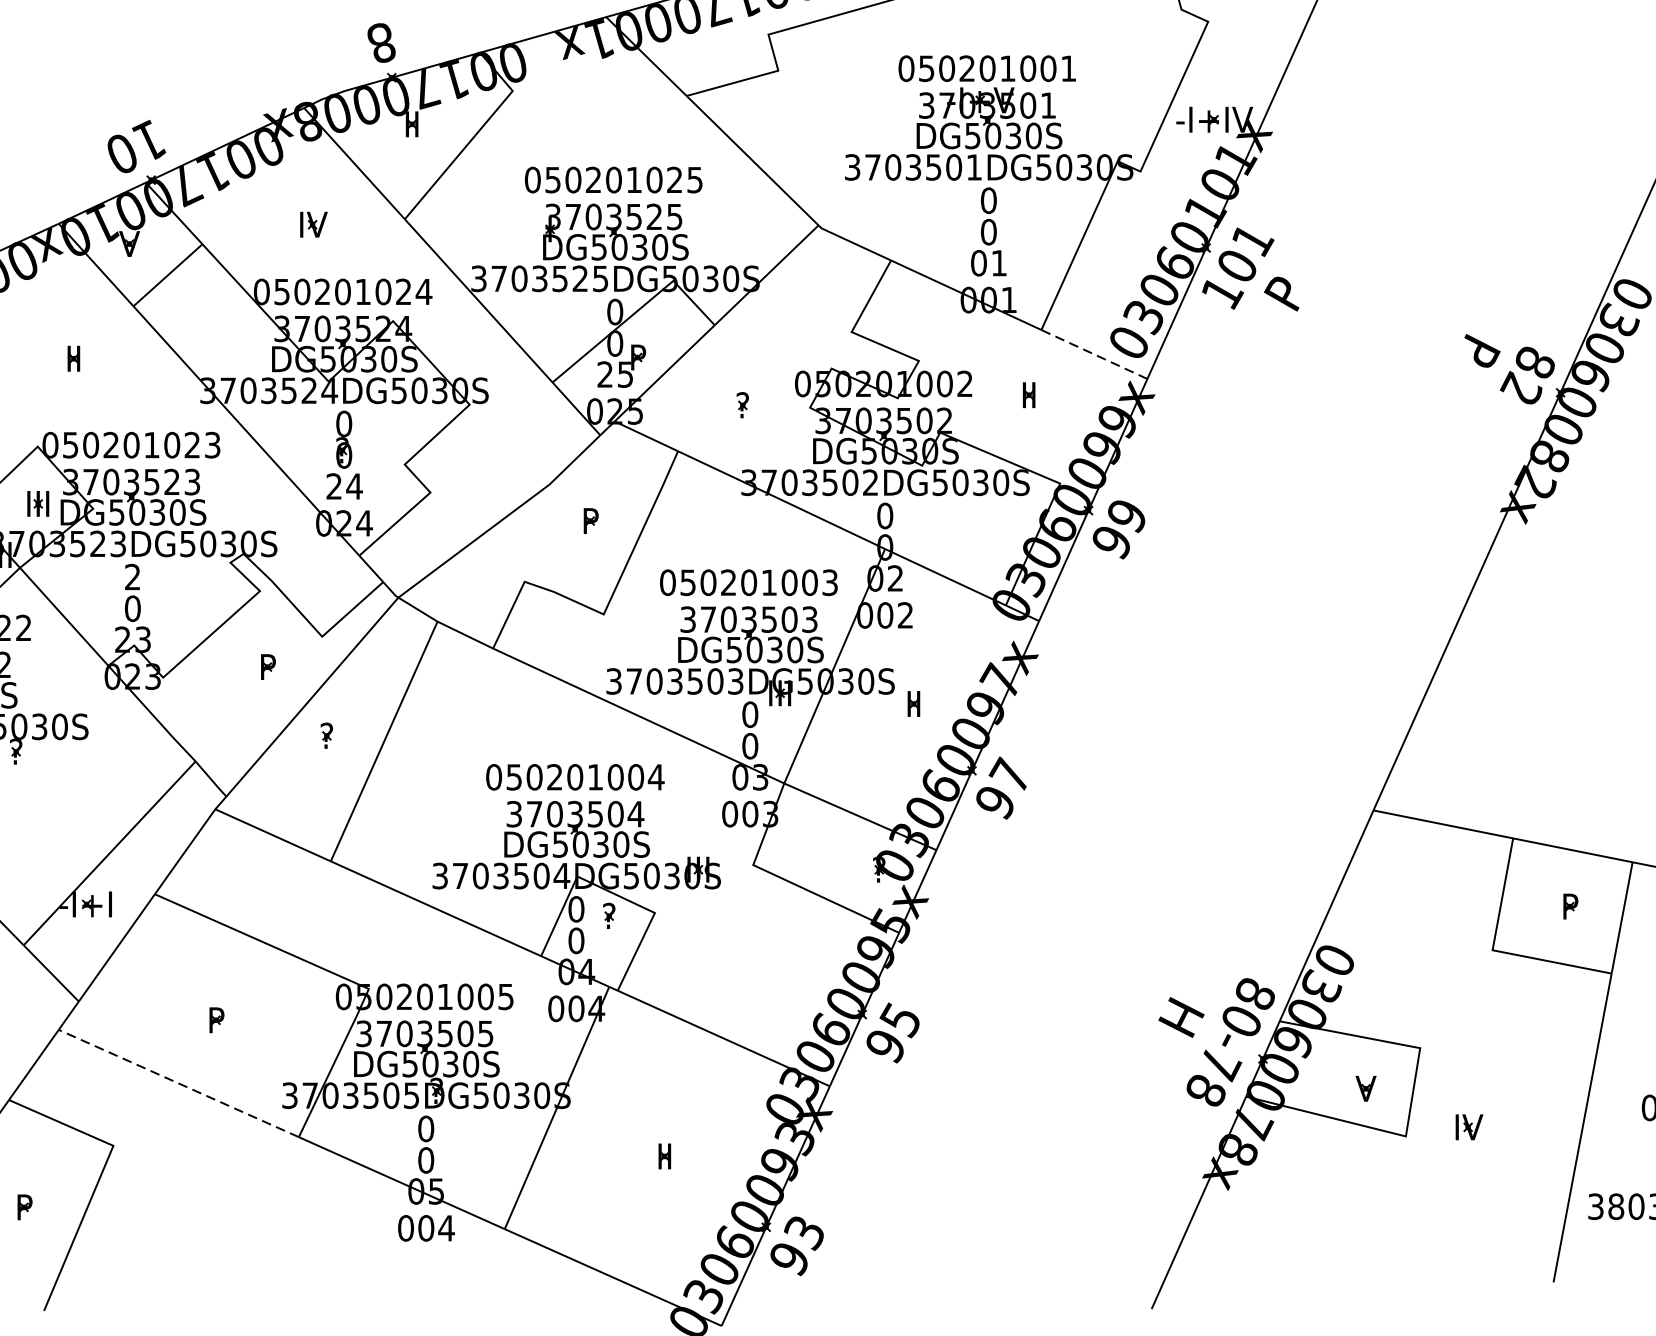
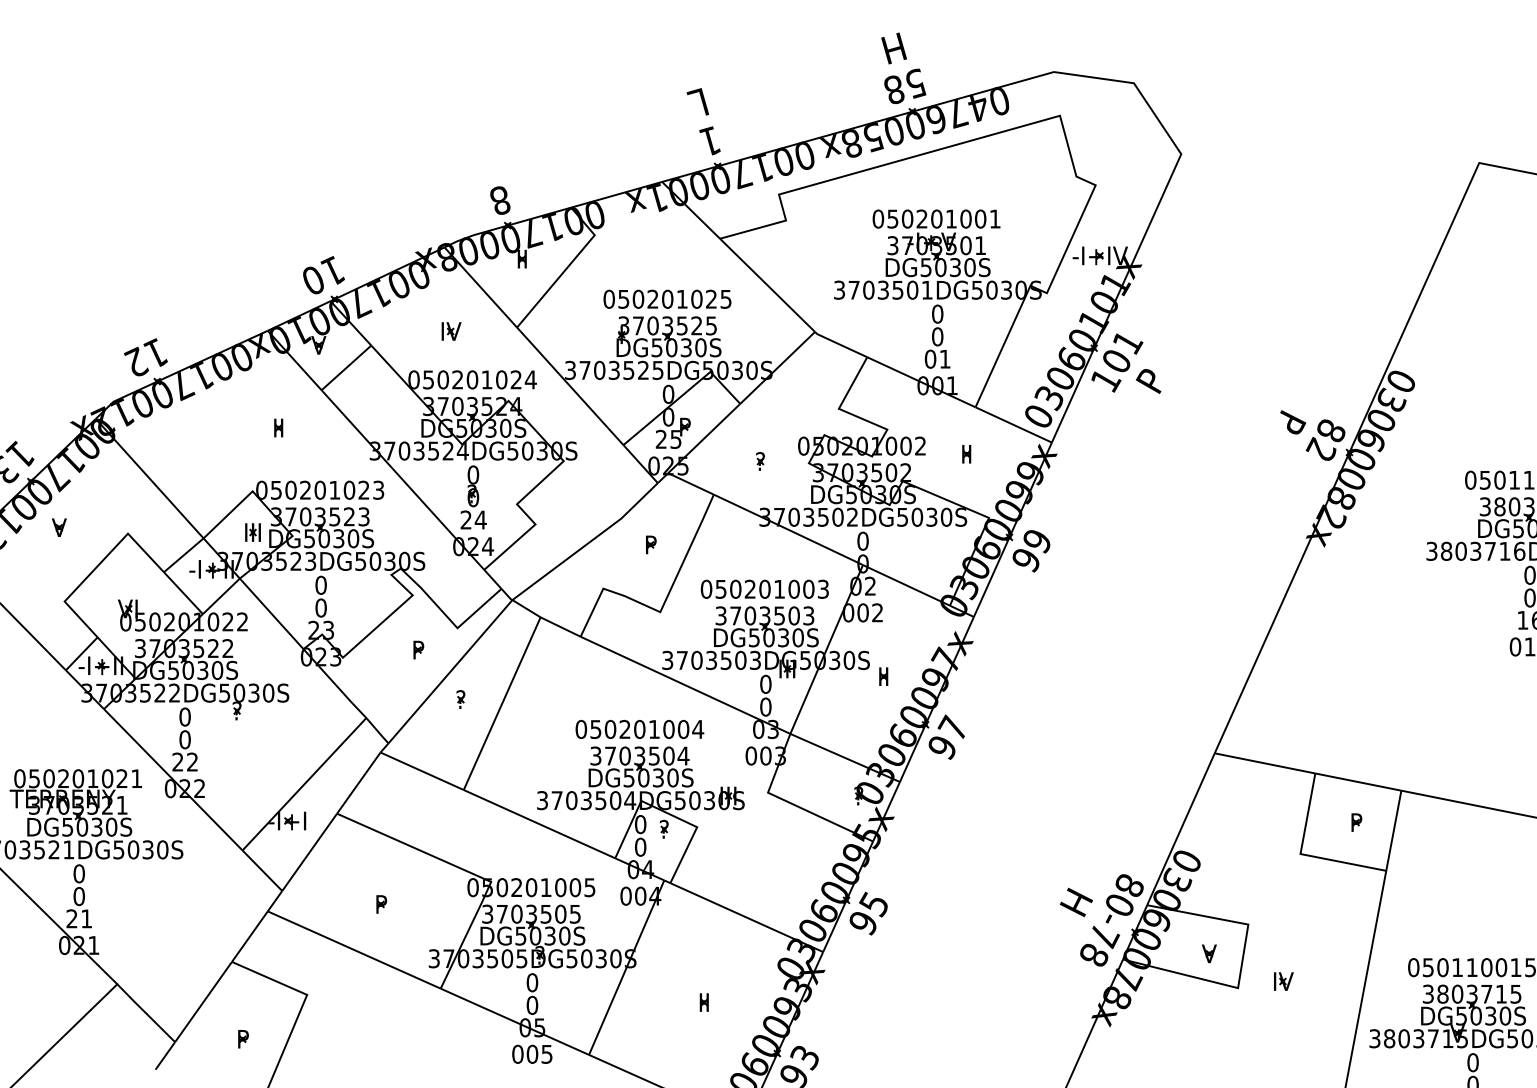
line: (1094, 353) -> (1013, 424), dashed -> solid
text: (131, 576) -> (320, 584), 2 -> 0
line: (177, 1082) -> (353, 949), dashed -> solid
text: (447, 1228) -> (547, 1054), 004 -> 005

